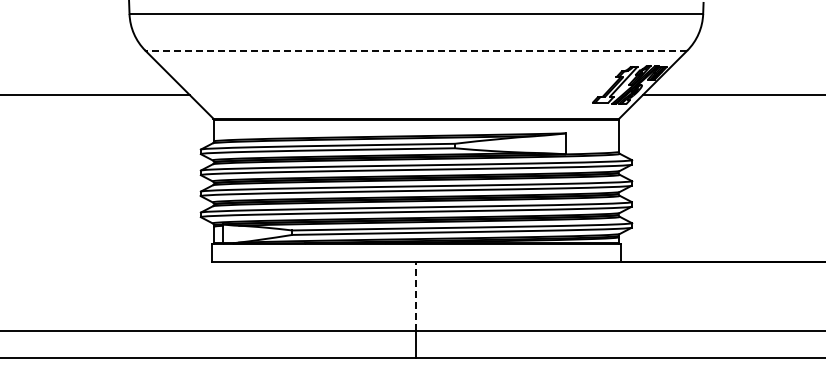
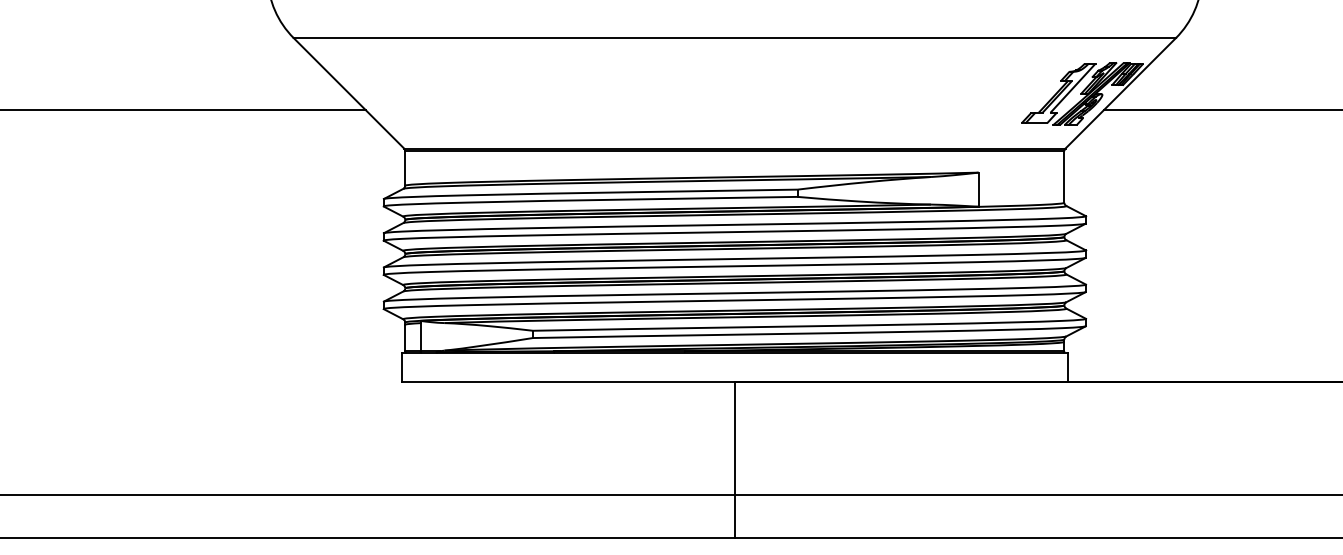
line: (416, 50) -> (735, 37), dashed -> solid
line: (416, 296) -> (735, 438), dashed -> solid

